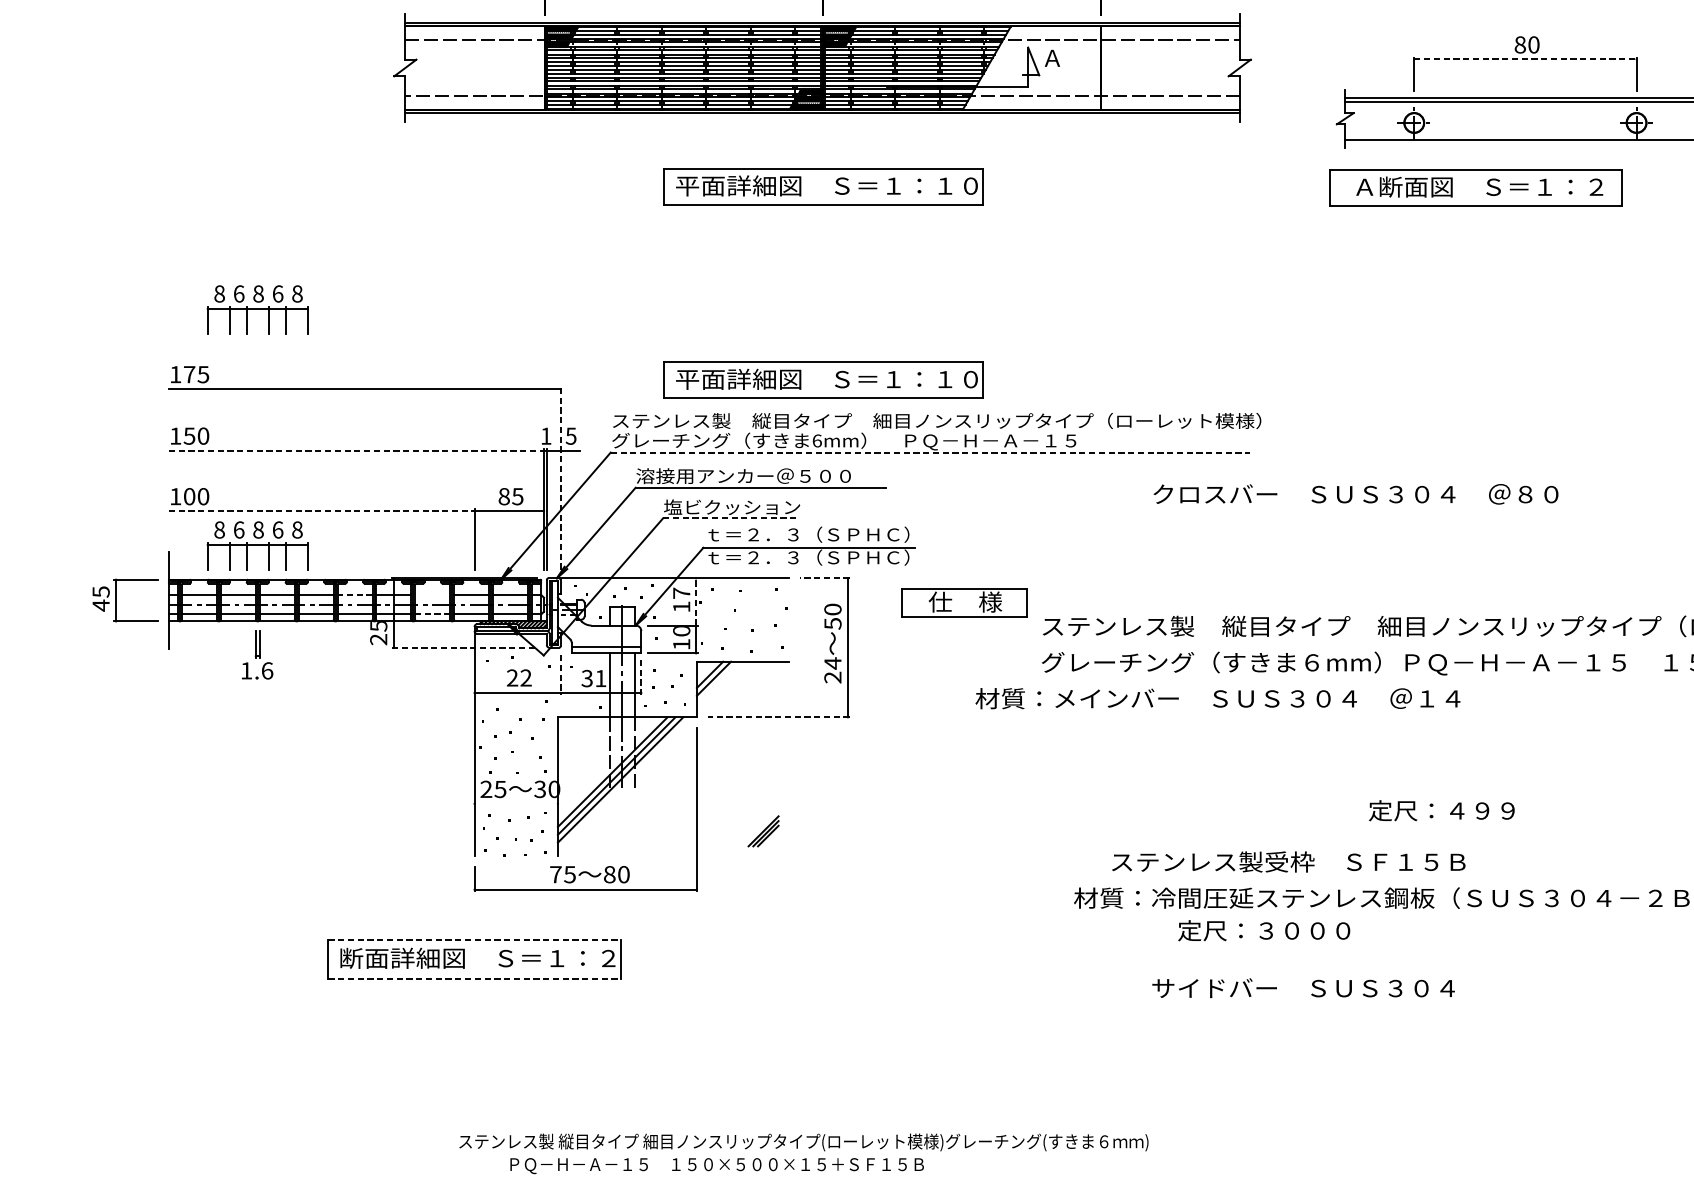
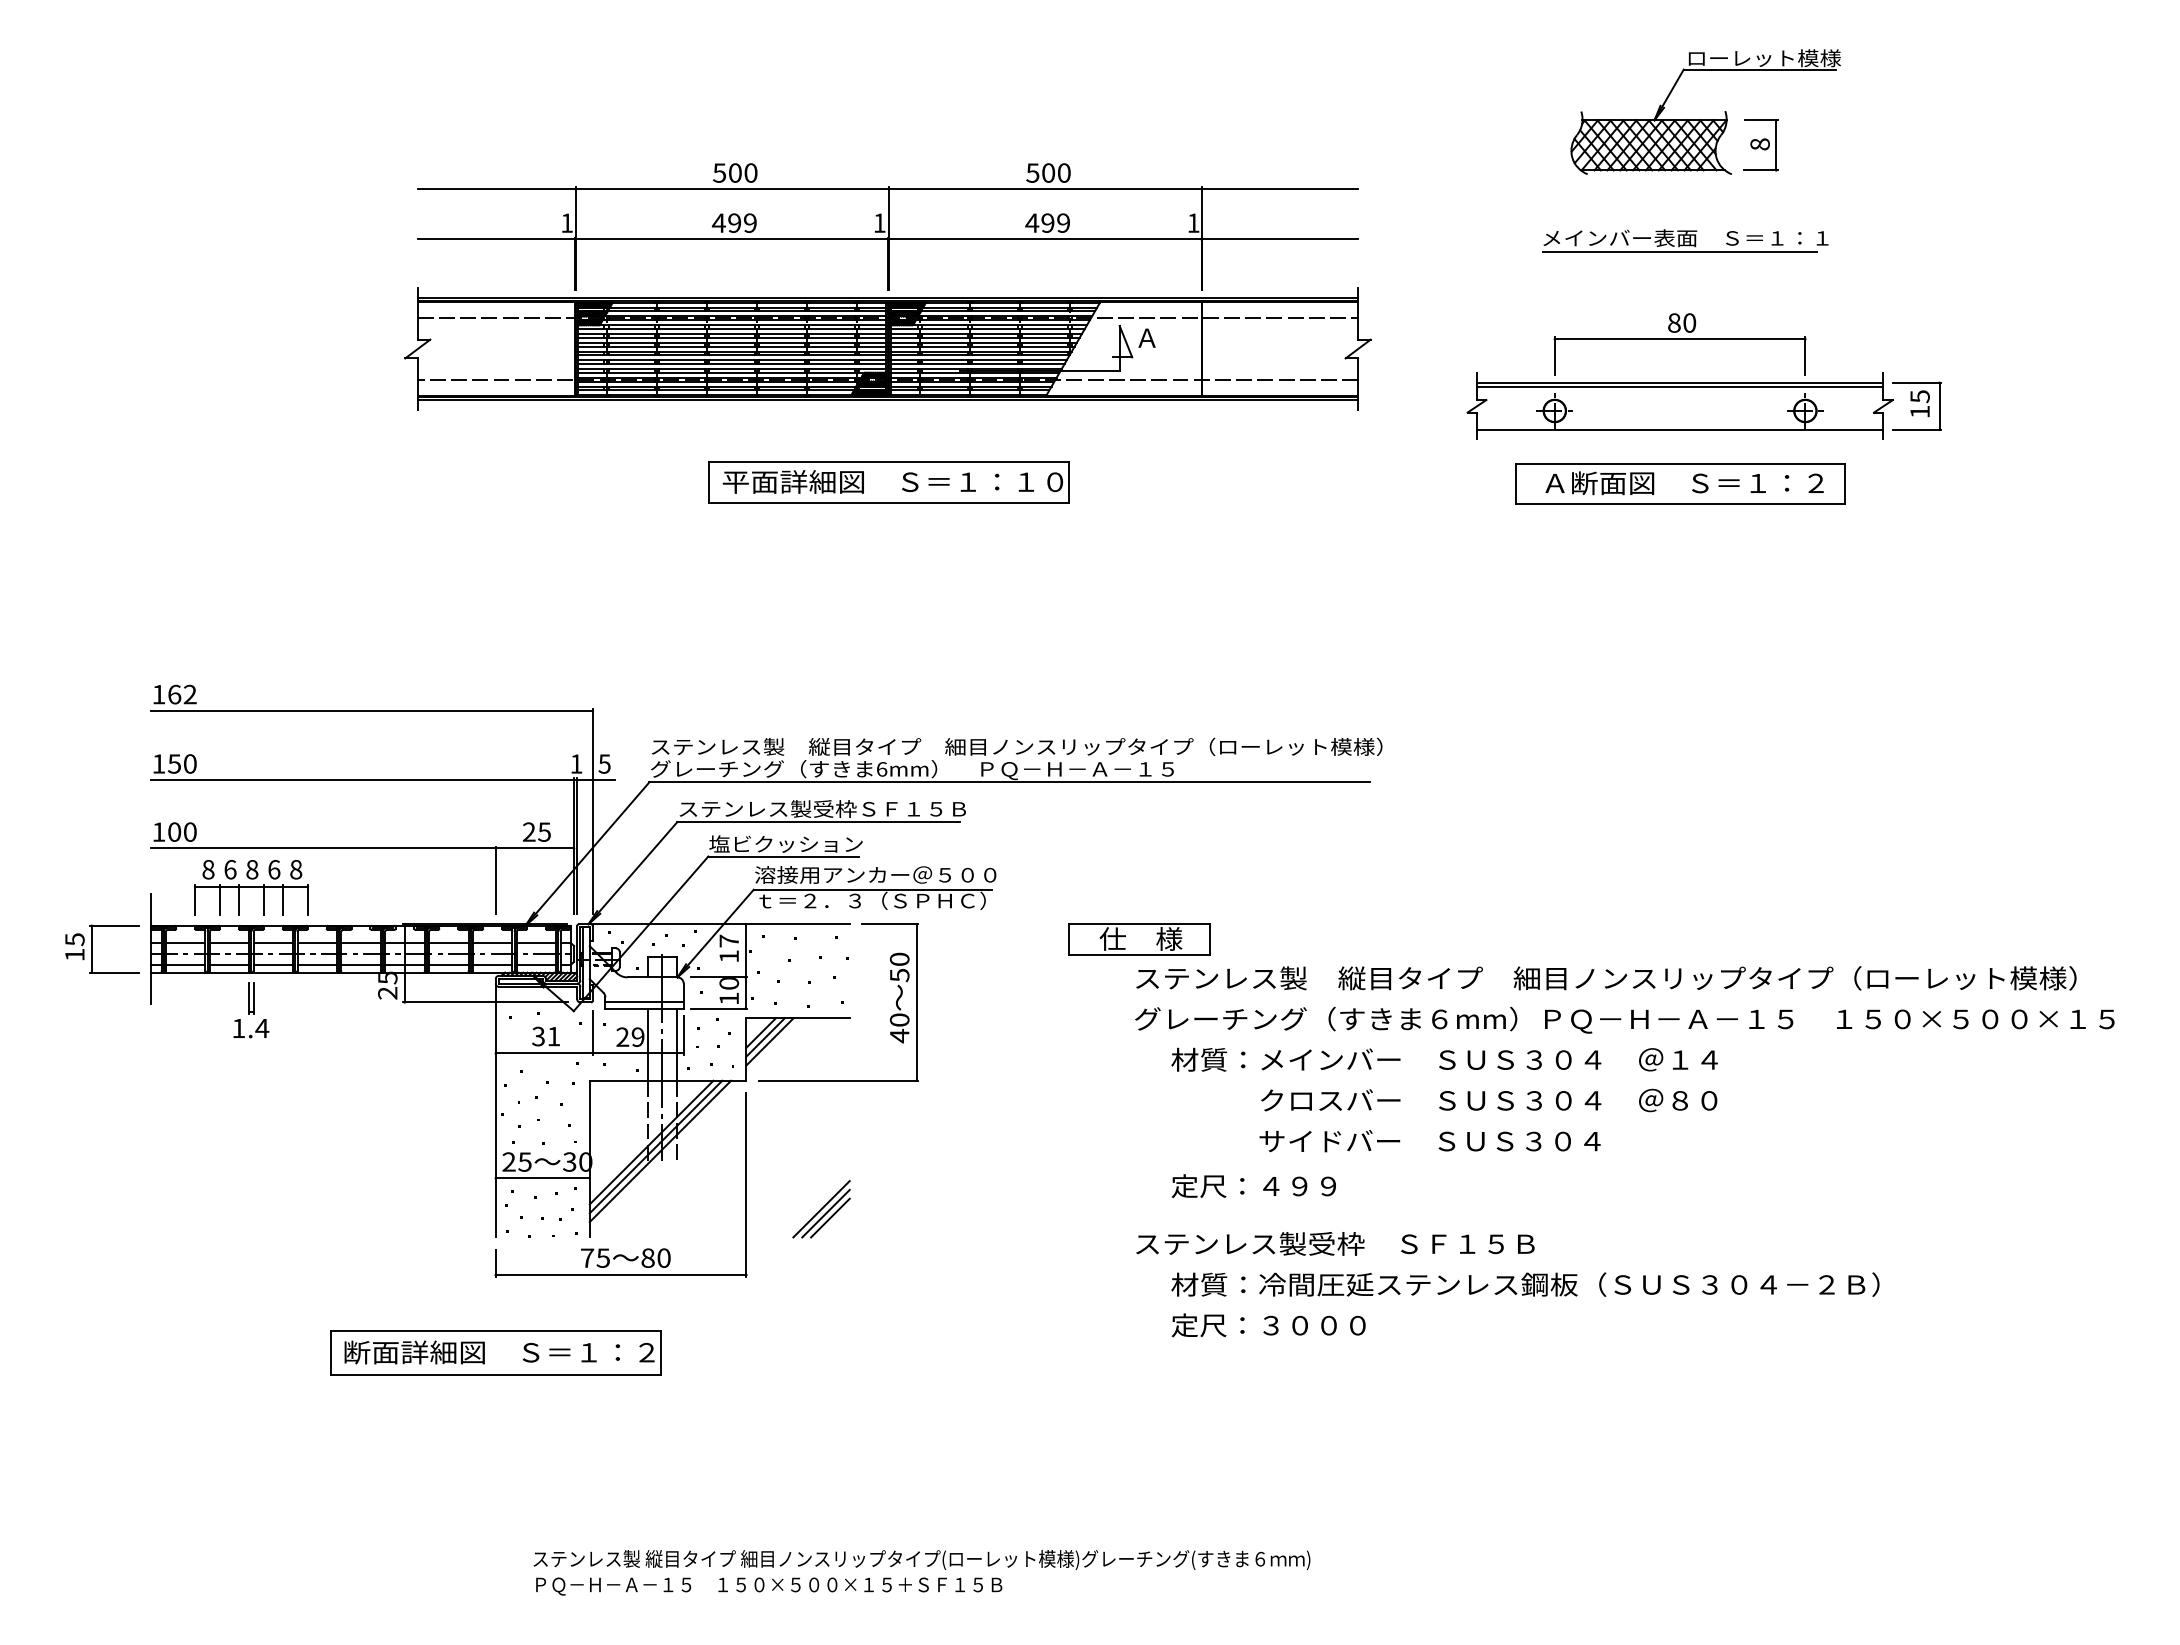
line: (1525, 59) -> (1680, 339), dashed -> solid
part: (1476, 187) -> (1680, 483), moved
part: (256, 309) -> (250, 621), removed
text: (196, 374) -> (182, 694), 175 -> 162
part: (823, 379) -> (888, 700), removed
line: (357, 450) -> (363, 780), dashed -> solid
line: (931, 452) -> (1010, 782), dashed -> solid
text: (763, 475) -> (821, 808), 溶接用アンカー＠５００ -> ステンレス製受枠ＳＦ１５Ｂ
line: (560, 478) -> (592, 811), dashed -> solid
text: (1356, 494) -> (1489, 1100), moved
text: (504, 496) -> (529, 831), 85 -> 25
line: (322, 511) -> (324, 848), dashed -> solid
line: (730, 518) -> (784, 856), dashed -> solid
text: (811, 534) -> (875, 874), ｔ＝２．３（ＳＰＨＣ） -> 溶接用アンカー＠５００
line: (823, 578) -> (889, 924), dashed -> solid
line: (355, 594) -> (361, 942), dashed -> solid
line: (432, 594) -> (448, 942), added
line: (696, 601) -> (745, 950), dashed -> solid
part: (964, 602) -> (1139, 939), moved
text: (100, 605) -> (74, 954), 45 -> 15
line: (432, 614) -> (448, 964), dashed -> solid
line: (465, 647) -> (485, 1002), dashed -> solid
text: (267, 670) -> (262, 1028), 1.6 -> 1.4
text: (832, 670) -> (899, 1028), 24 -> 40
line: (560, 675) -> (592, 1033), dashed -> solid
text: (519, 677) -> (546, 1036), 22 -> 31
line: (641, 677) -> (683, 1035), dashed -> solid
text: (594, 678) -> (630, 1037), 31 -> 29
line: (717, 682) -> (769, 1041), added
text: (1217, 698) -> (1444, 1059), moved
line: (778, 717) -> (838, 1080), dashed -> solid
line: (516, 803) -> (542, 1178), added
text: (1441, 810) -> (1253, 1185), moved
part: (763, 831) -> (821, 1209), size x1.67
text: (1288, 861) -> (1335, 1243), moved
text: (1264, 930) -> (1268, 1325), moved
line: (474, 939) -> (495, 1331), dashed -> solid
line: (474, 978) -> (495, 1375), dashed -> solid
text: (1303, 988) -> (1429, 1141), moved
text: (803, 1142) -> (921, 1559), moved

